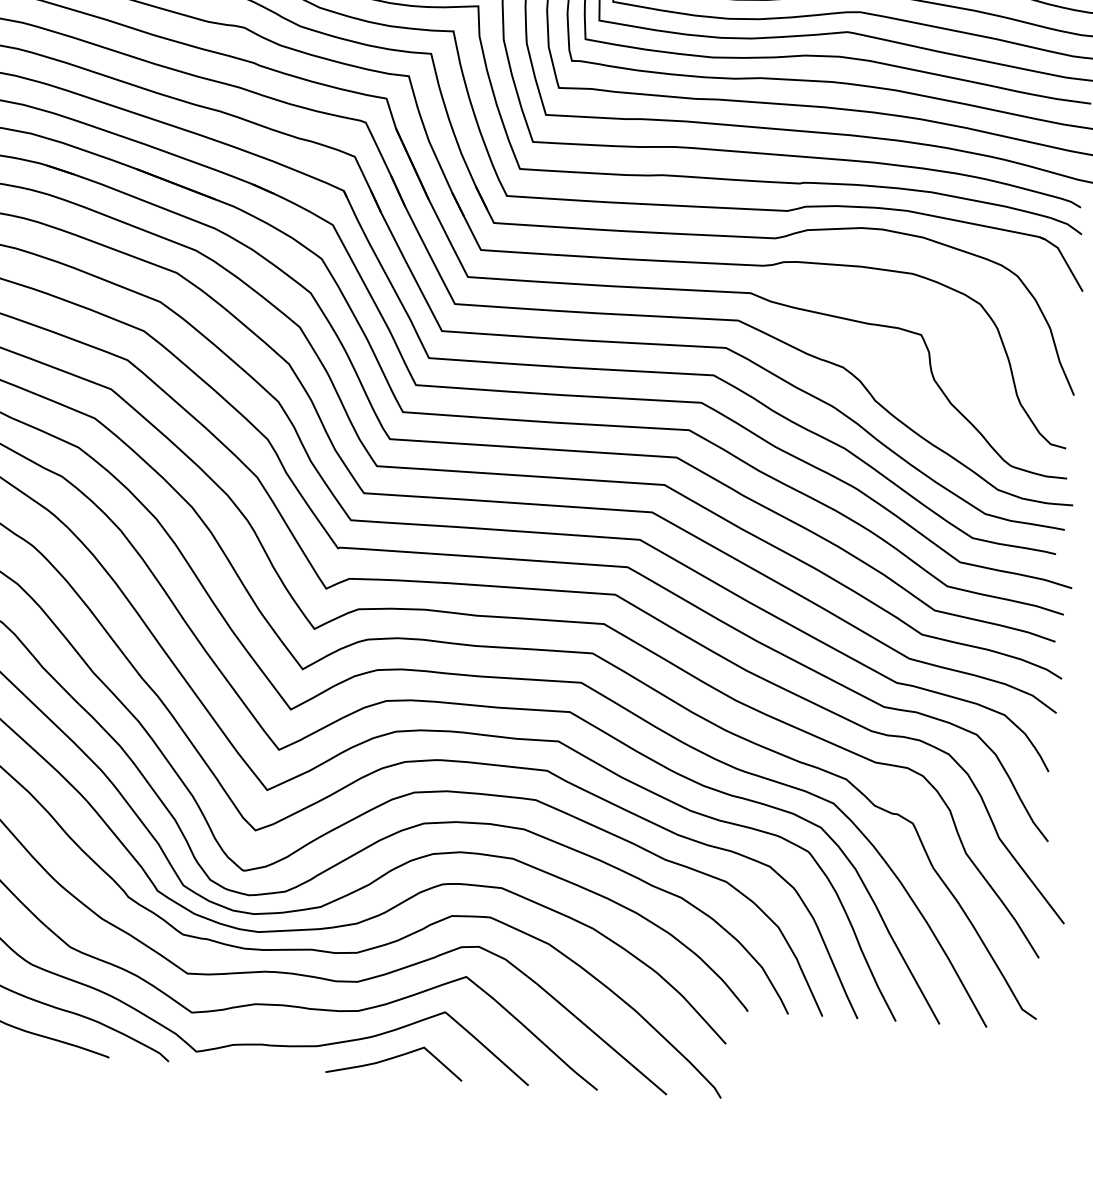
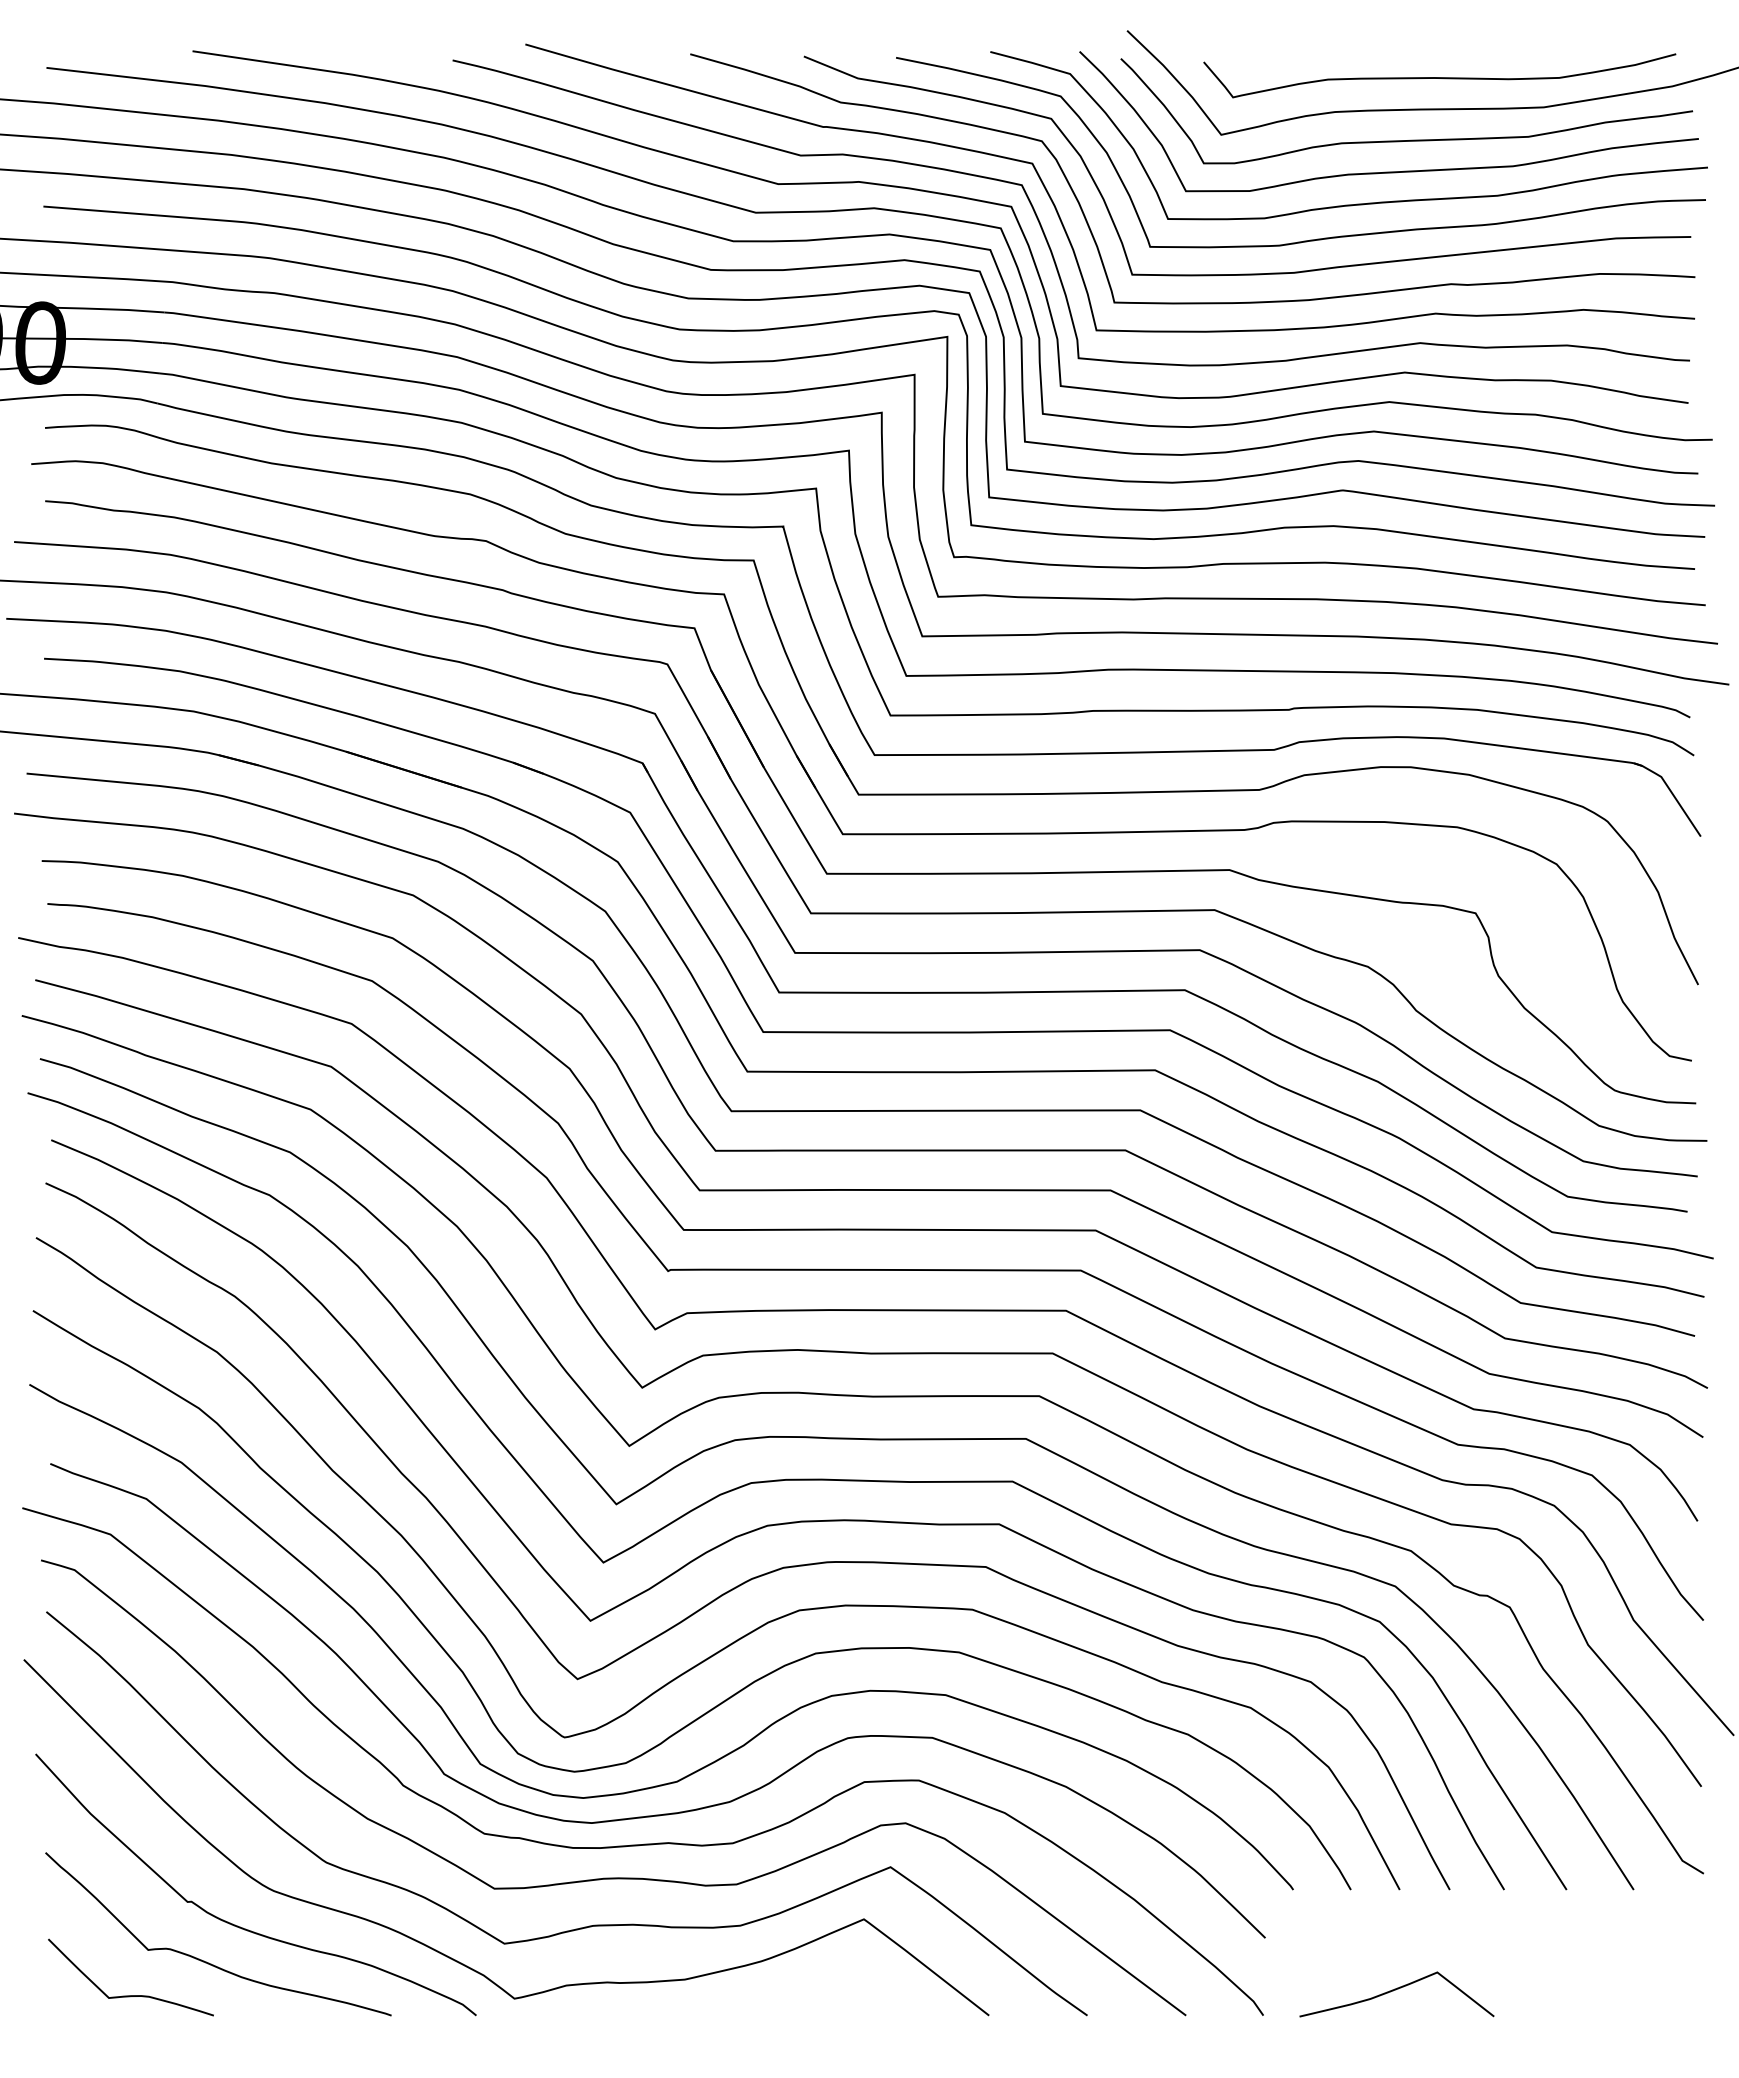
curve: (393, 1058) -> (1395, 1990), moved

